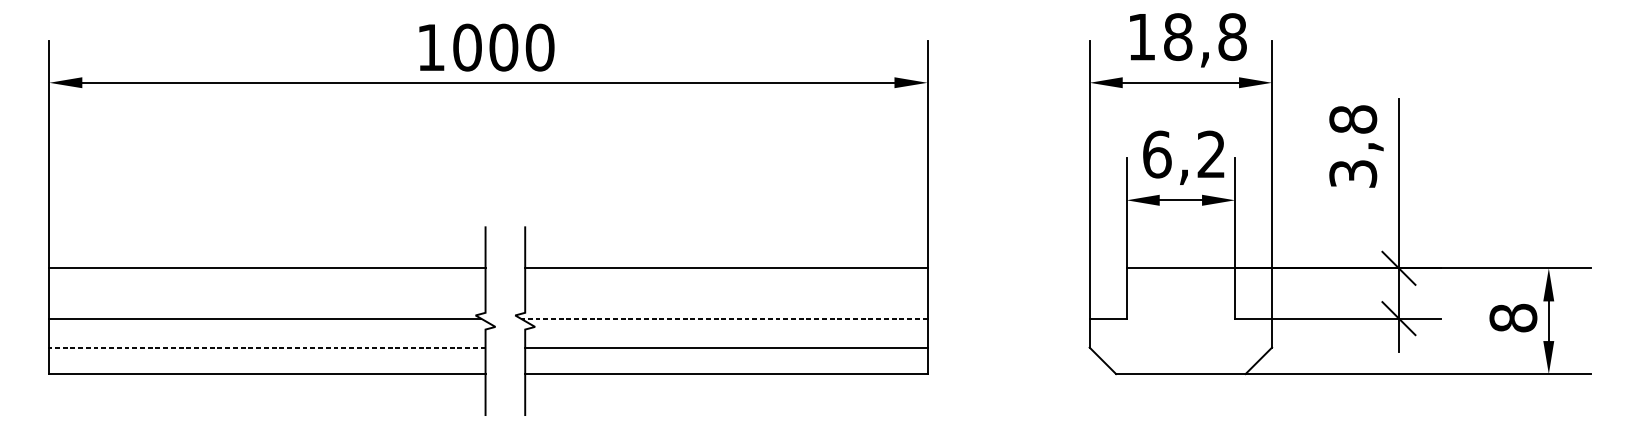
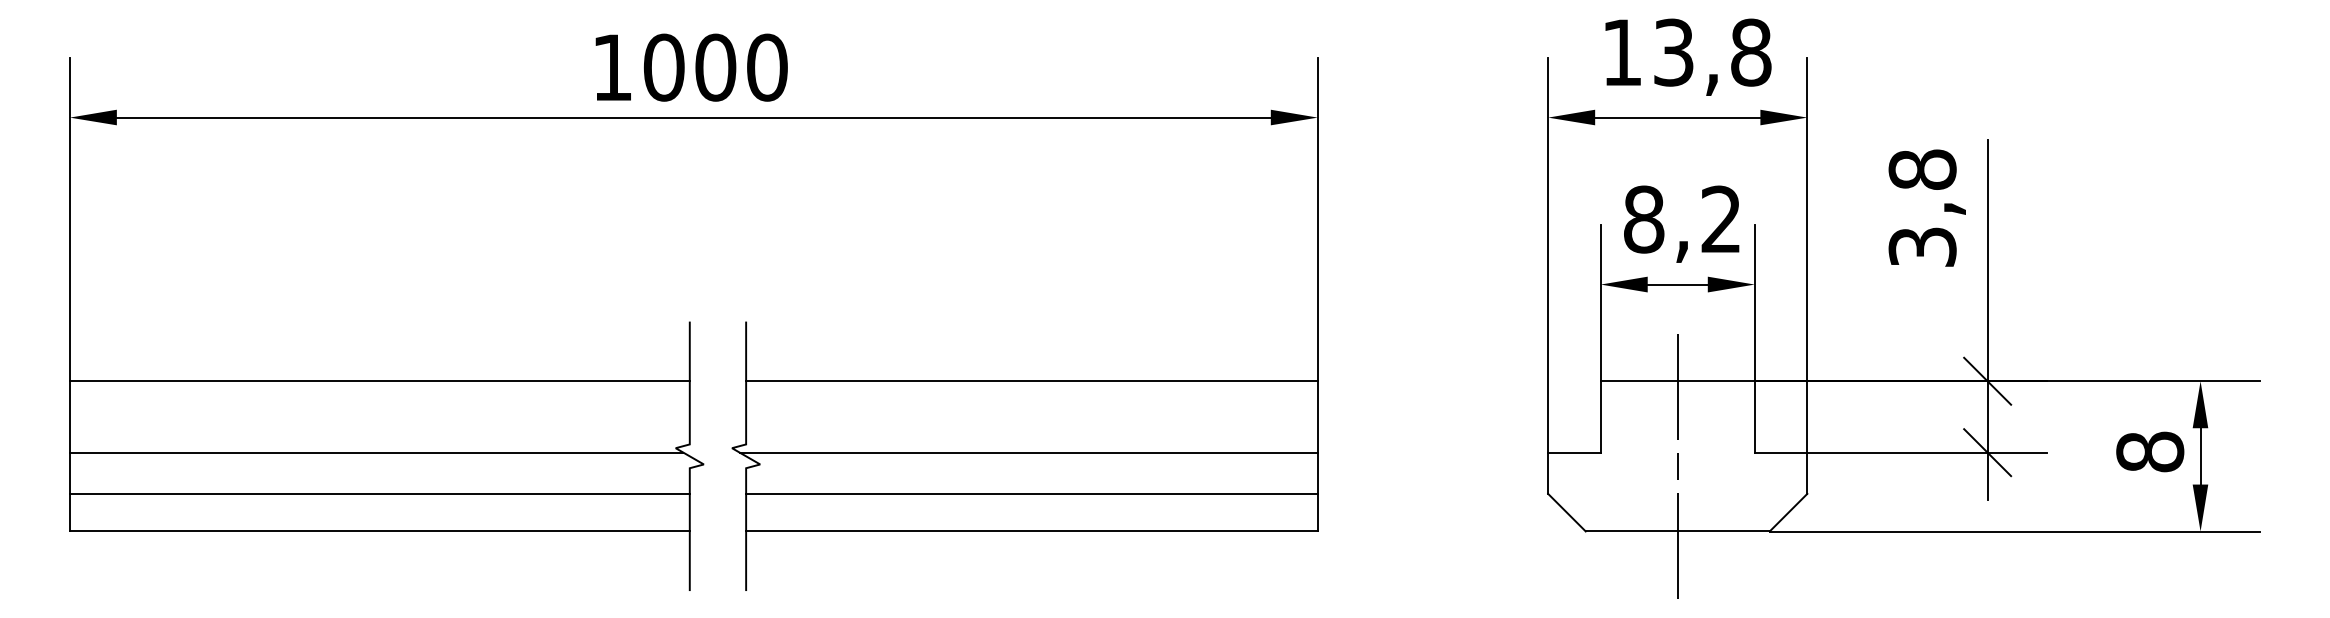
text: (1177, 36) -> (1673, 52), 18,8 -> 13,8
text: (1157, 154) -> (1644, 219), 6,2 -> 8,2
line: (723, 318) -> (1028, 452), dashed -> solid
line: (1180, 328) -> (1677, 466), added
line: (267, 347) -> (379, 493), dashed -> solid

